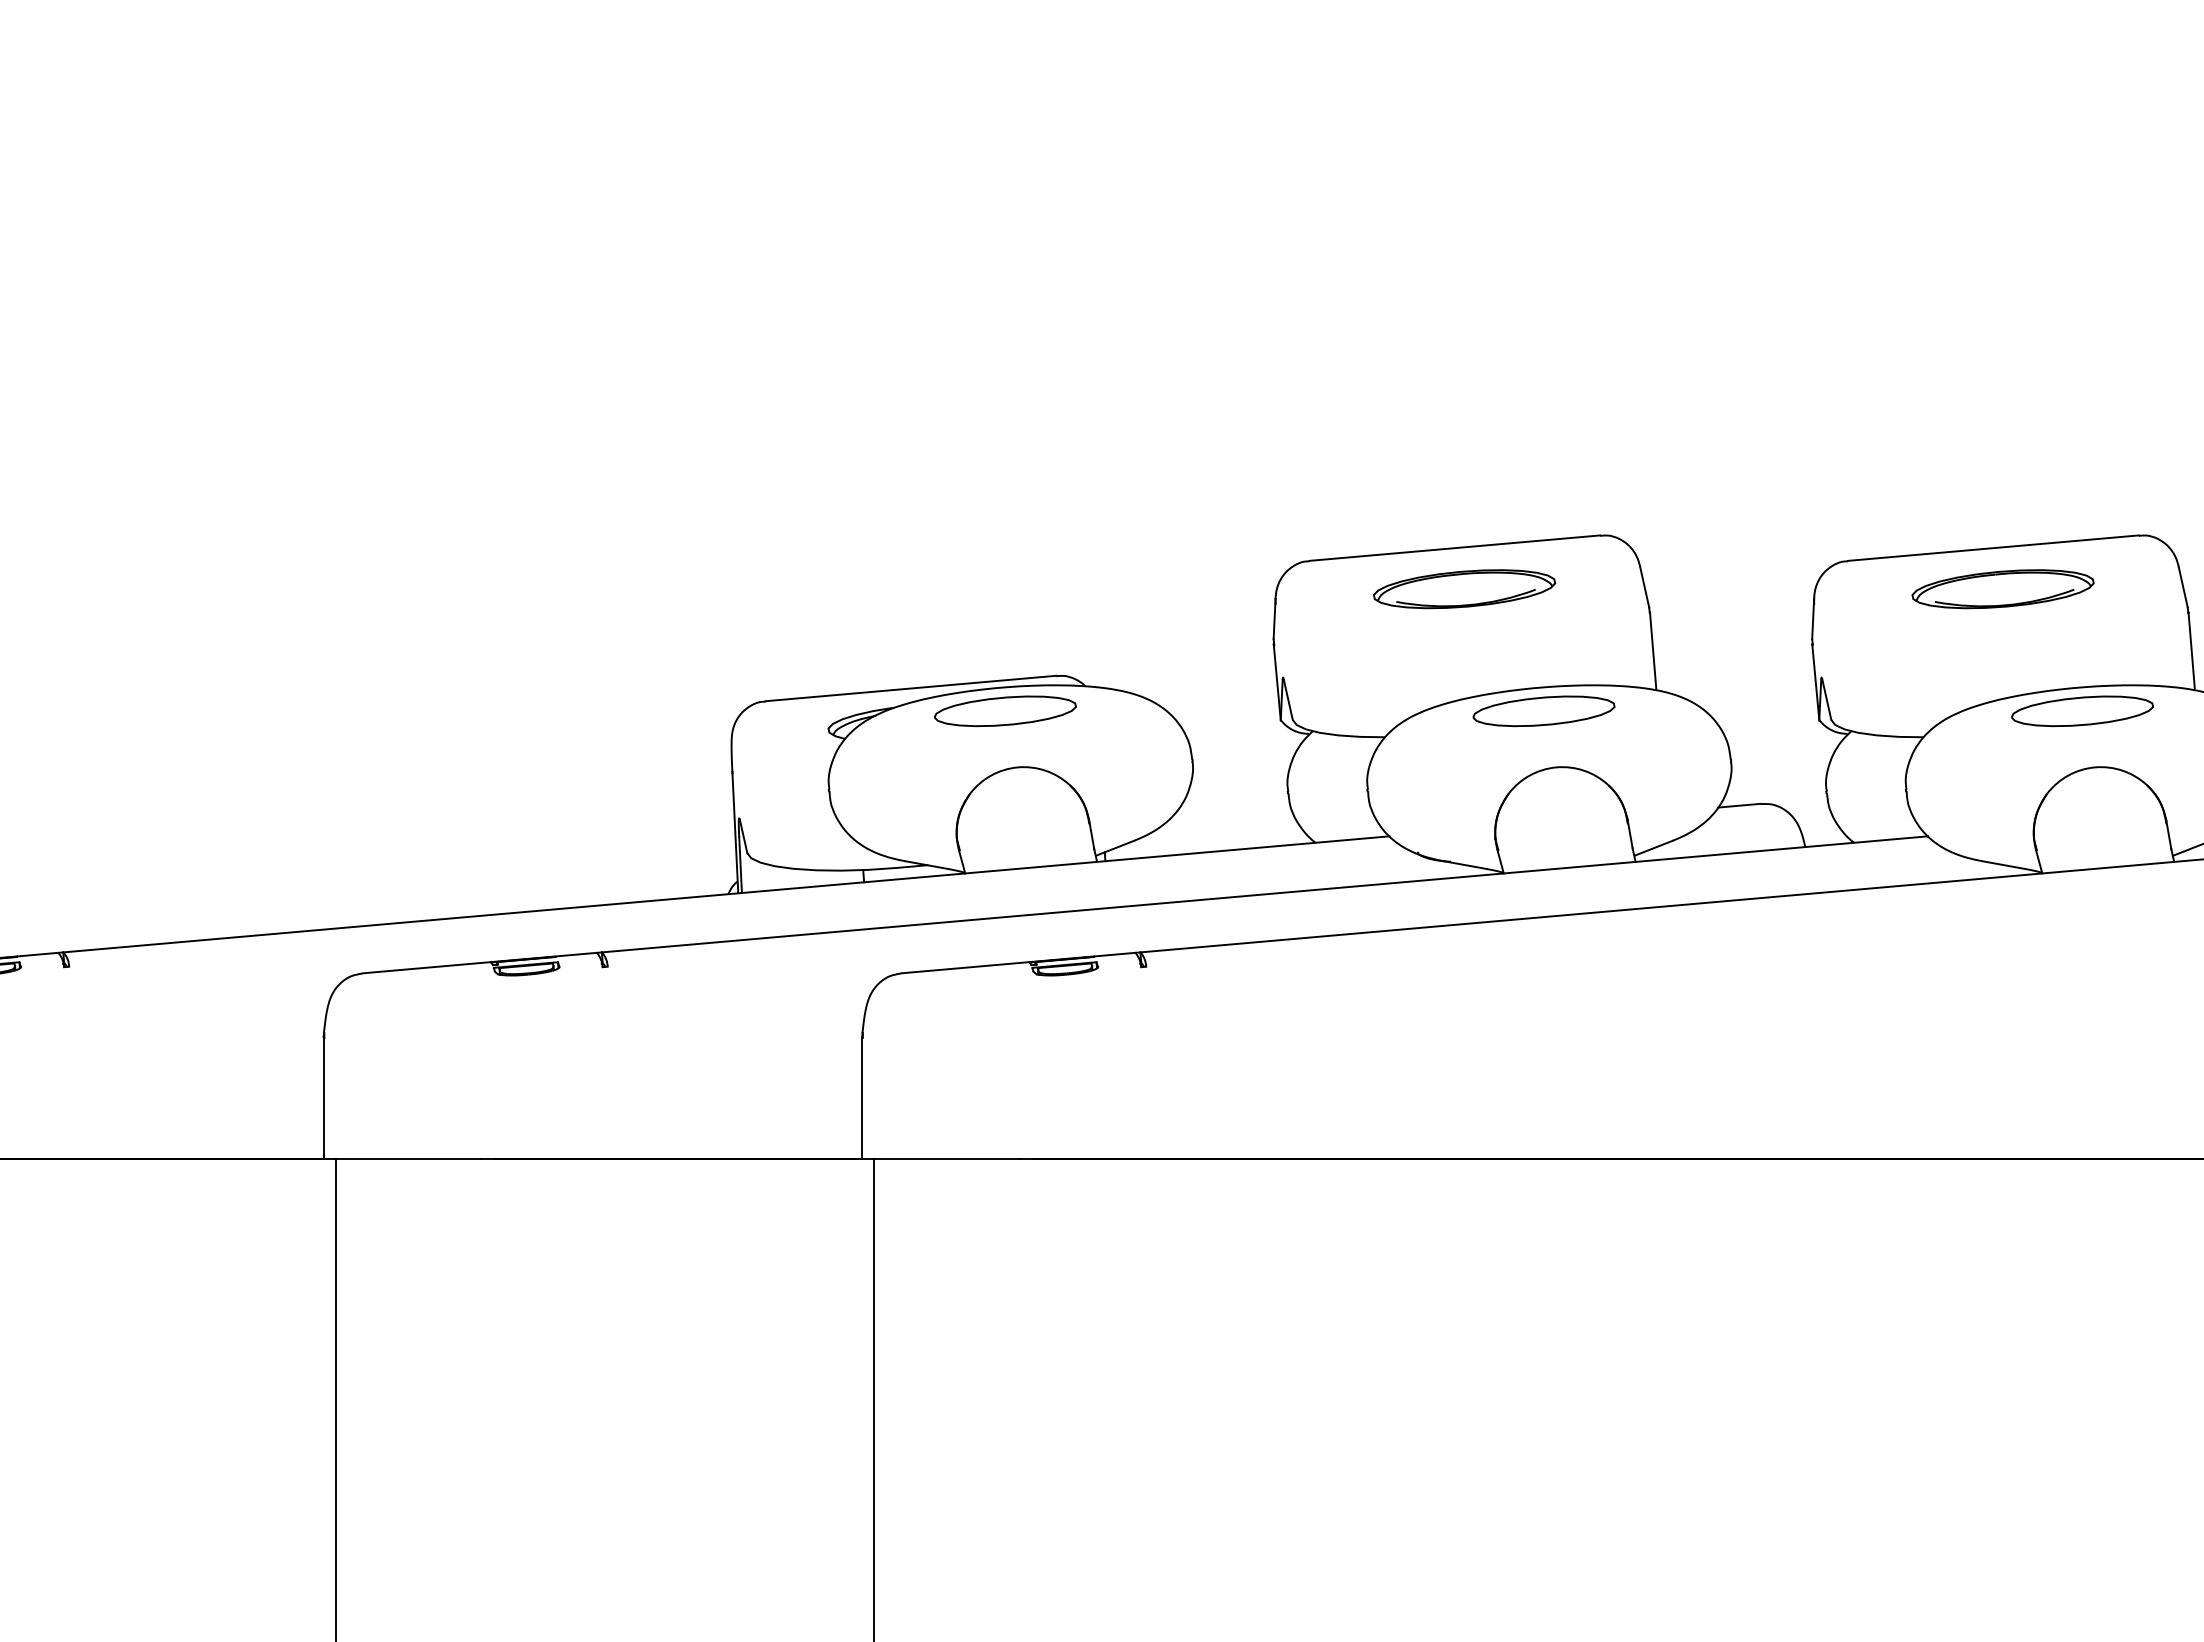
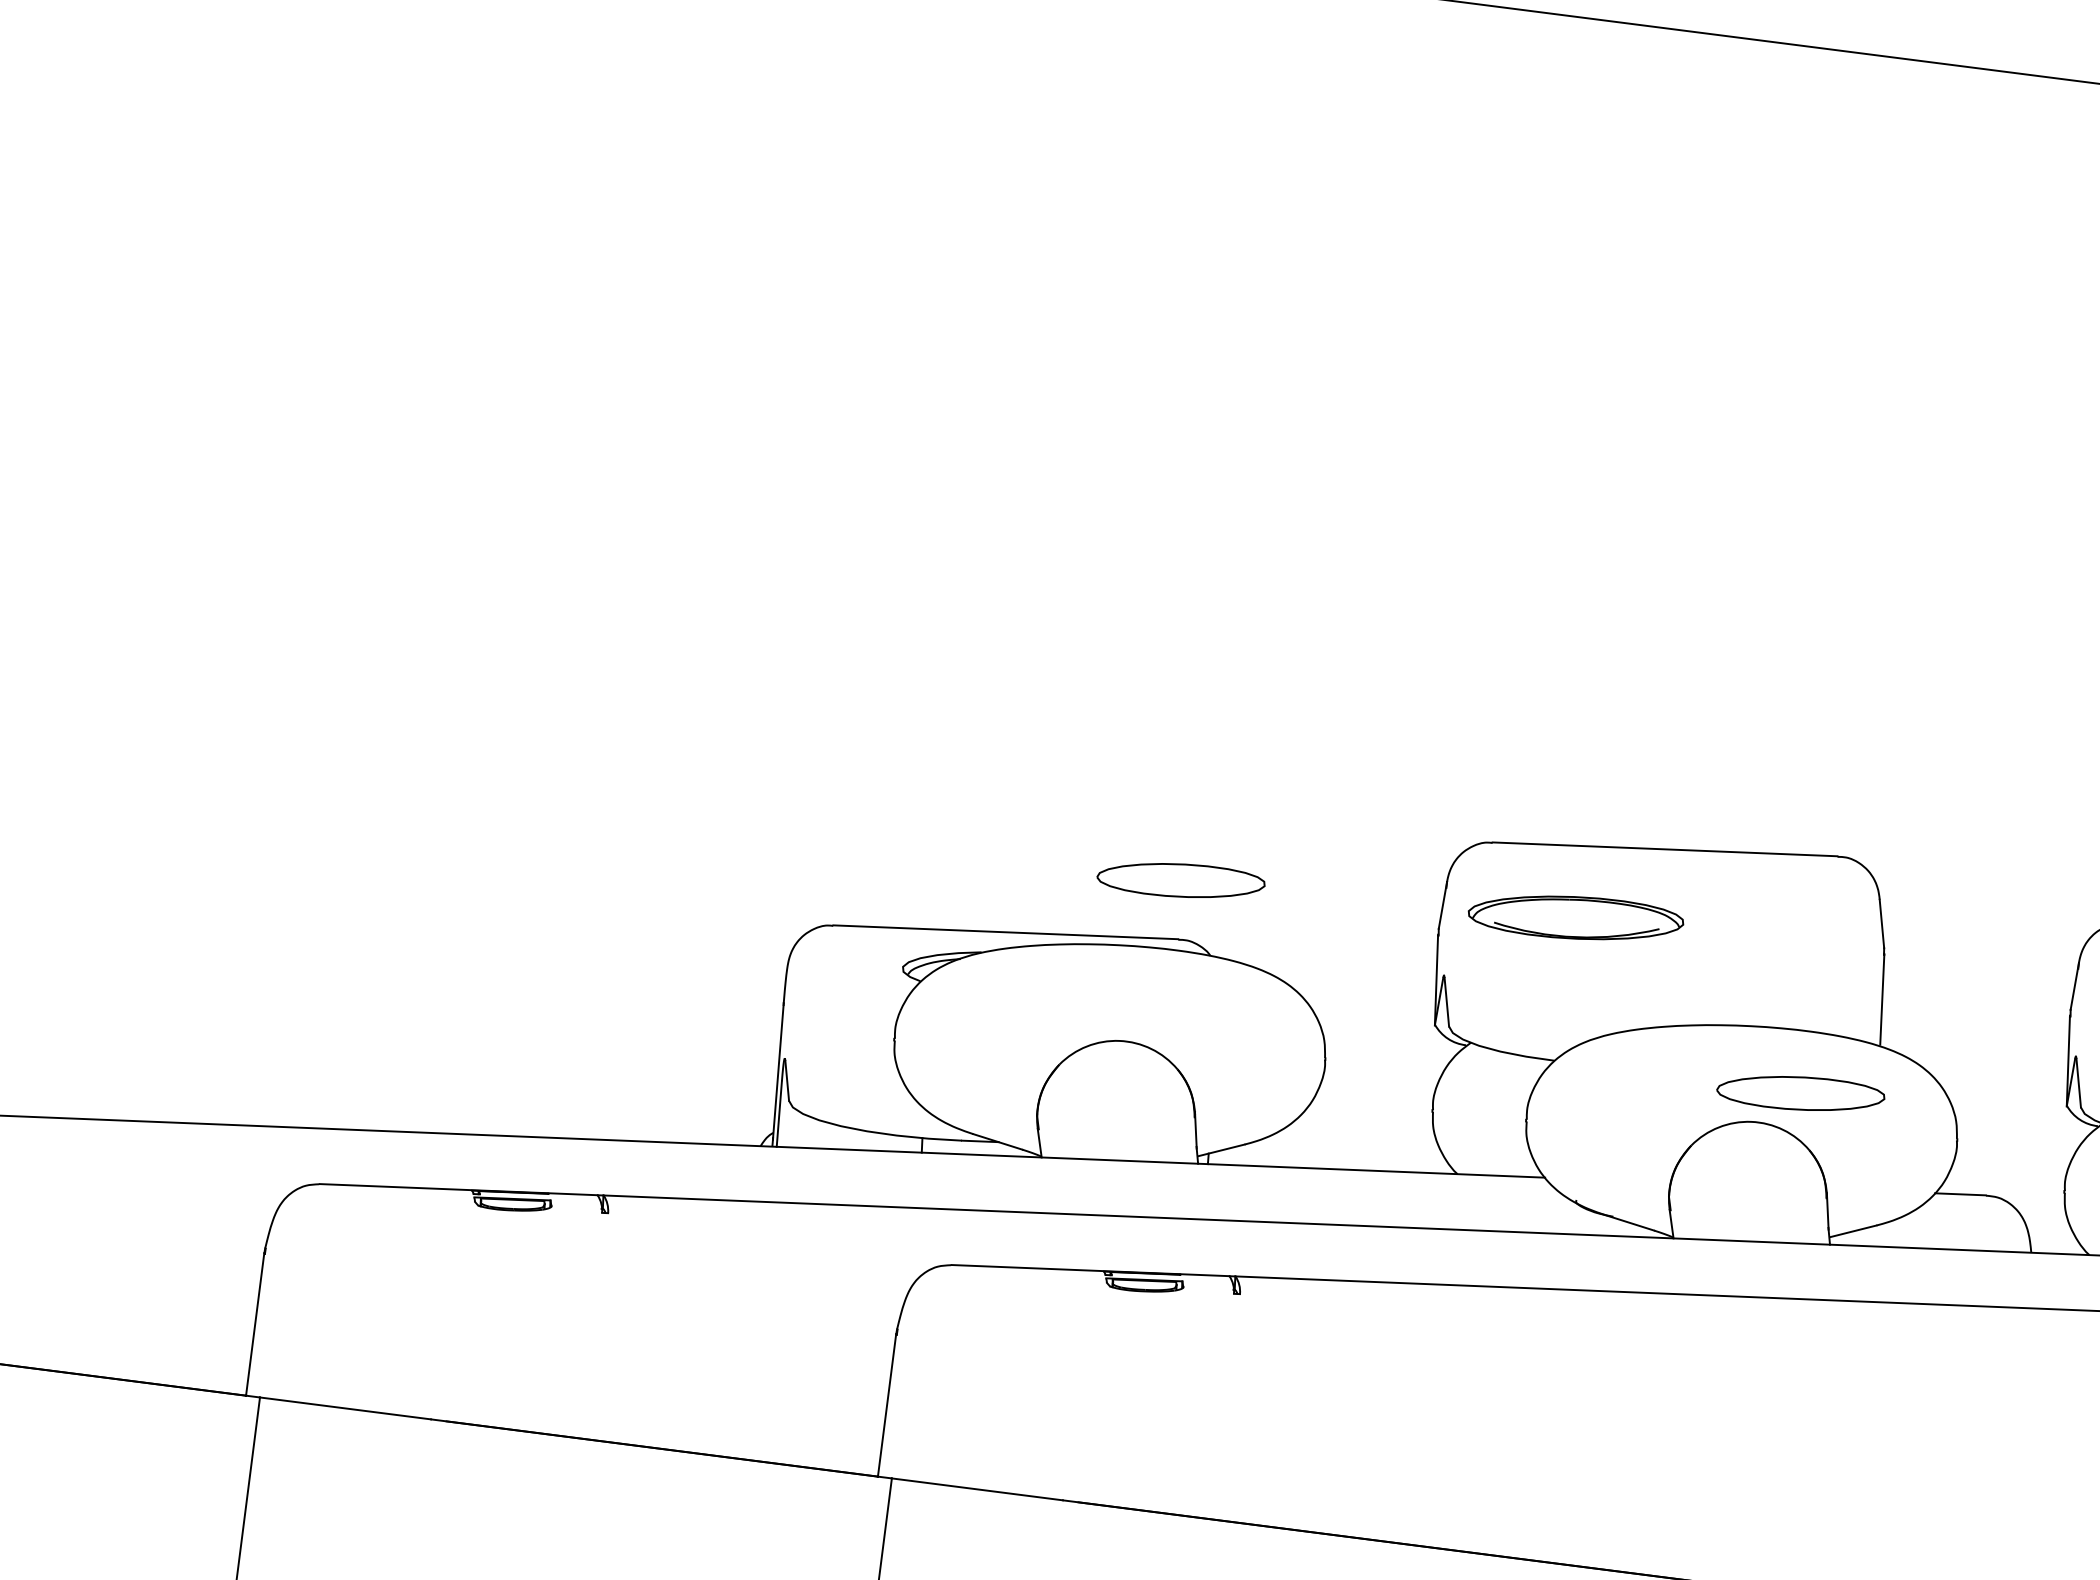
part: (1464, 589) -> (1575, 918), moved
part: (1005, 711) -> (1181, 880), moved
part: (1543, 711) -> (1800, 1093), moved

